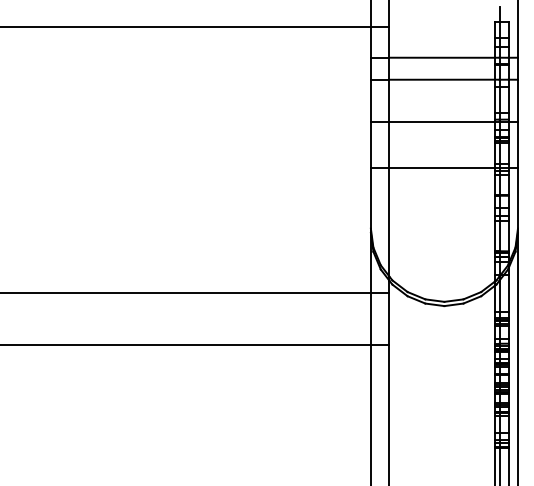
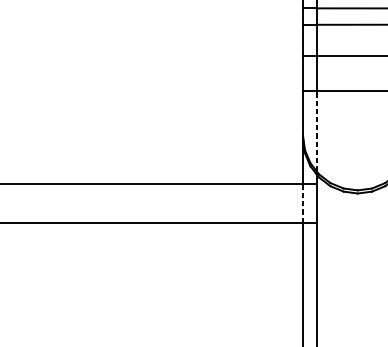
line: (389, 221) -> (316, 130), solid -> dashed
line: (370, 318) -> (302, 202), solid -> dashed

